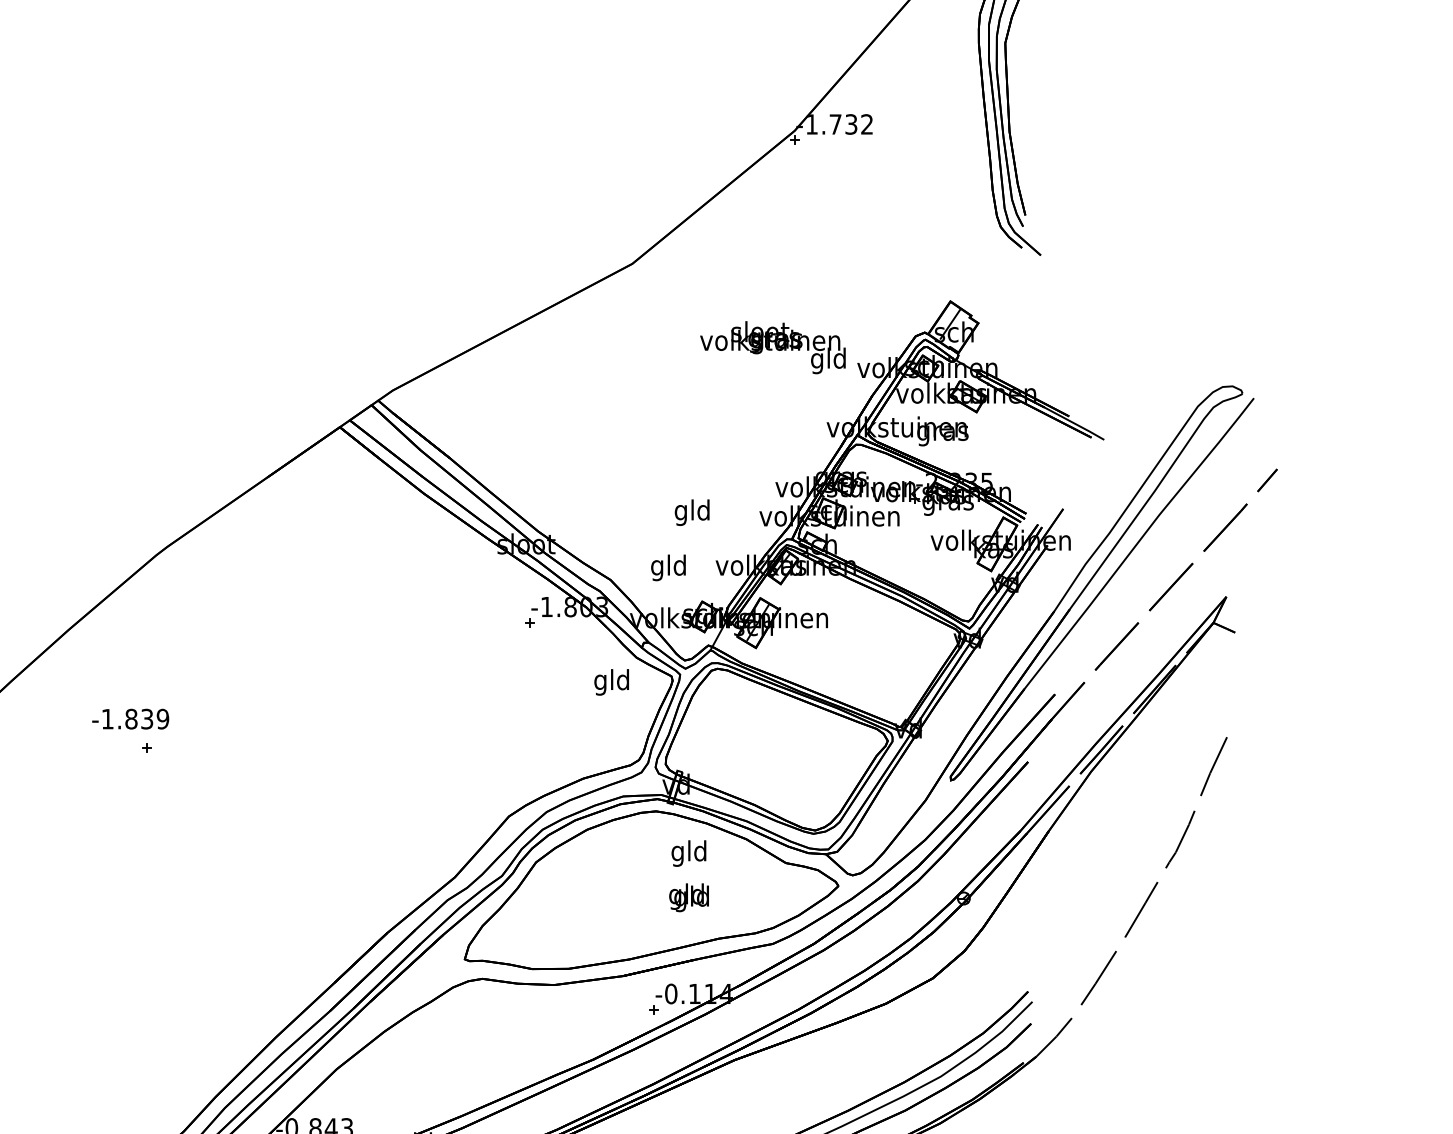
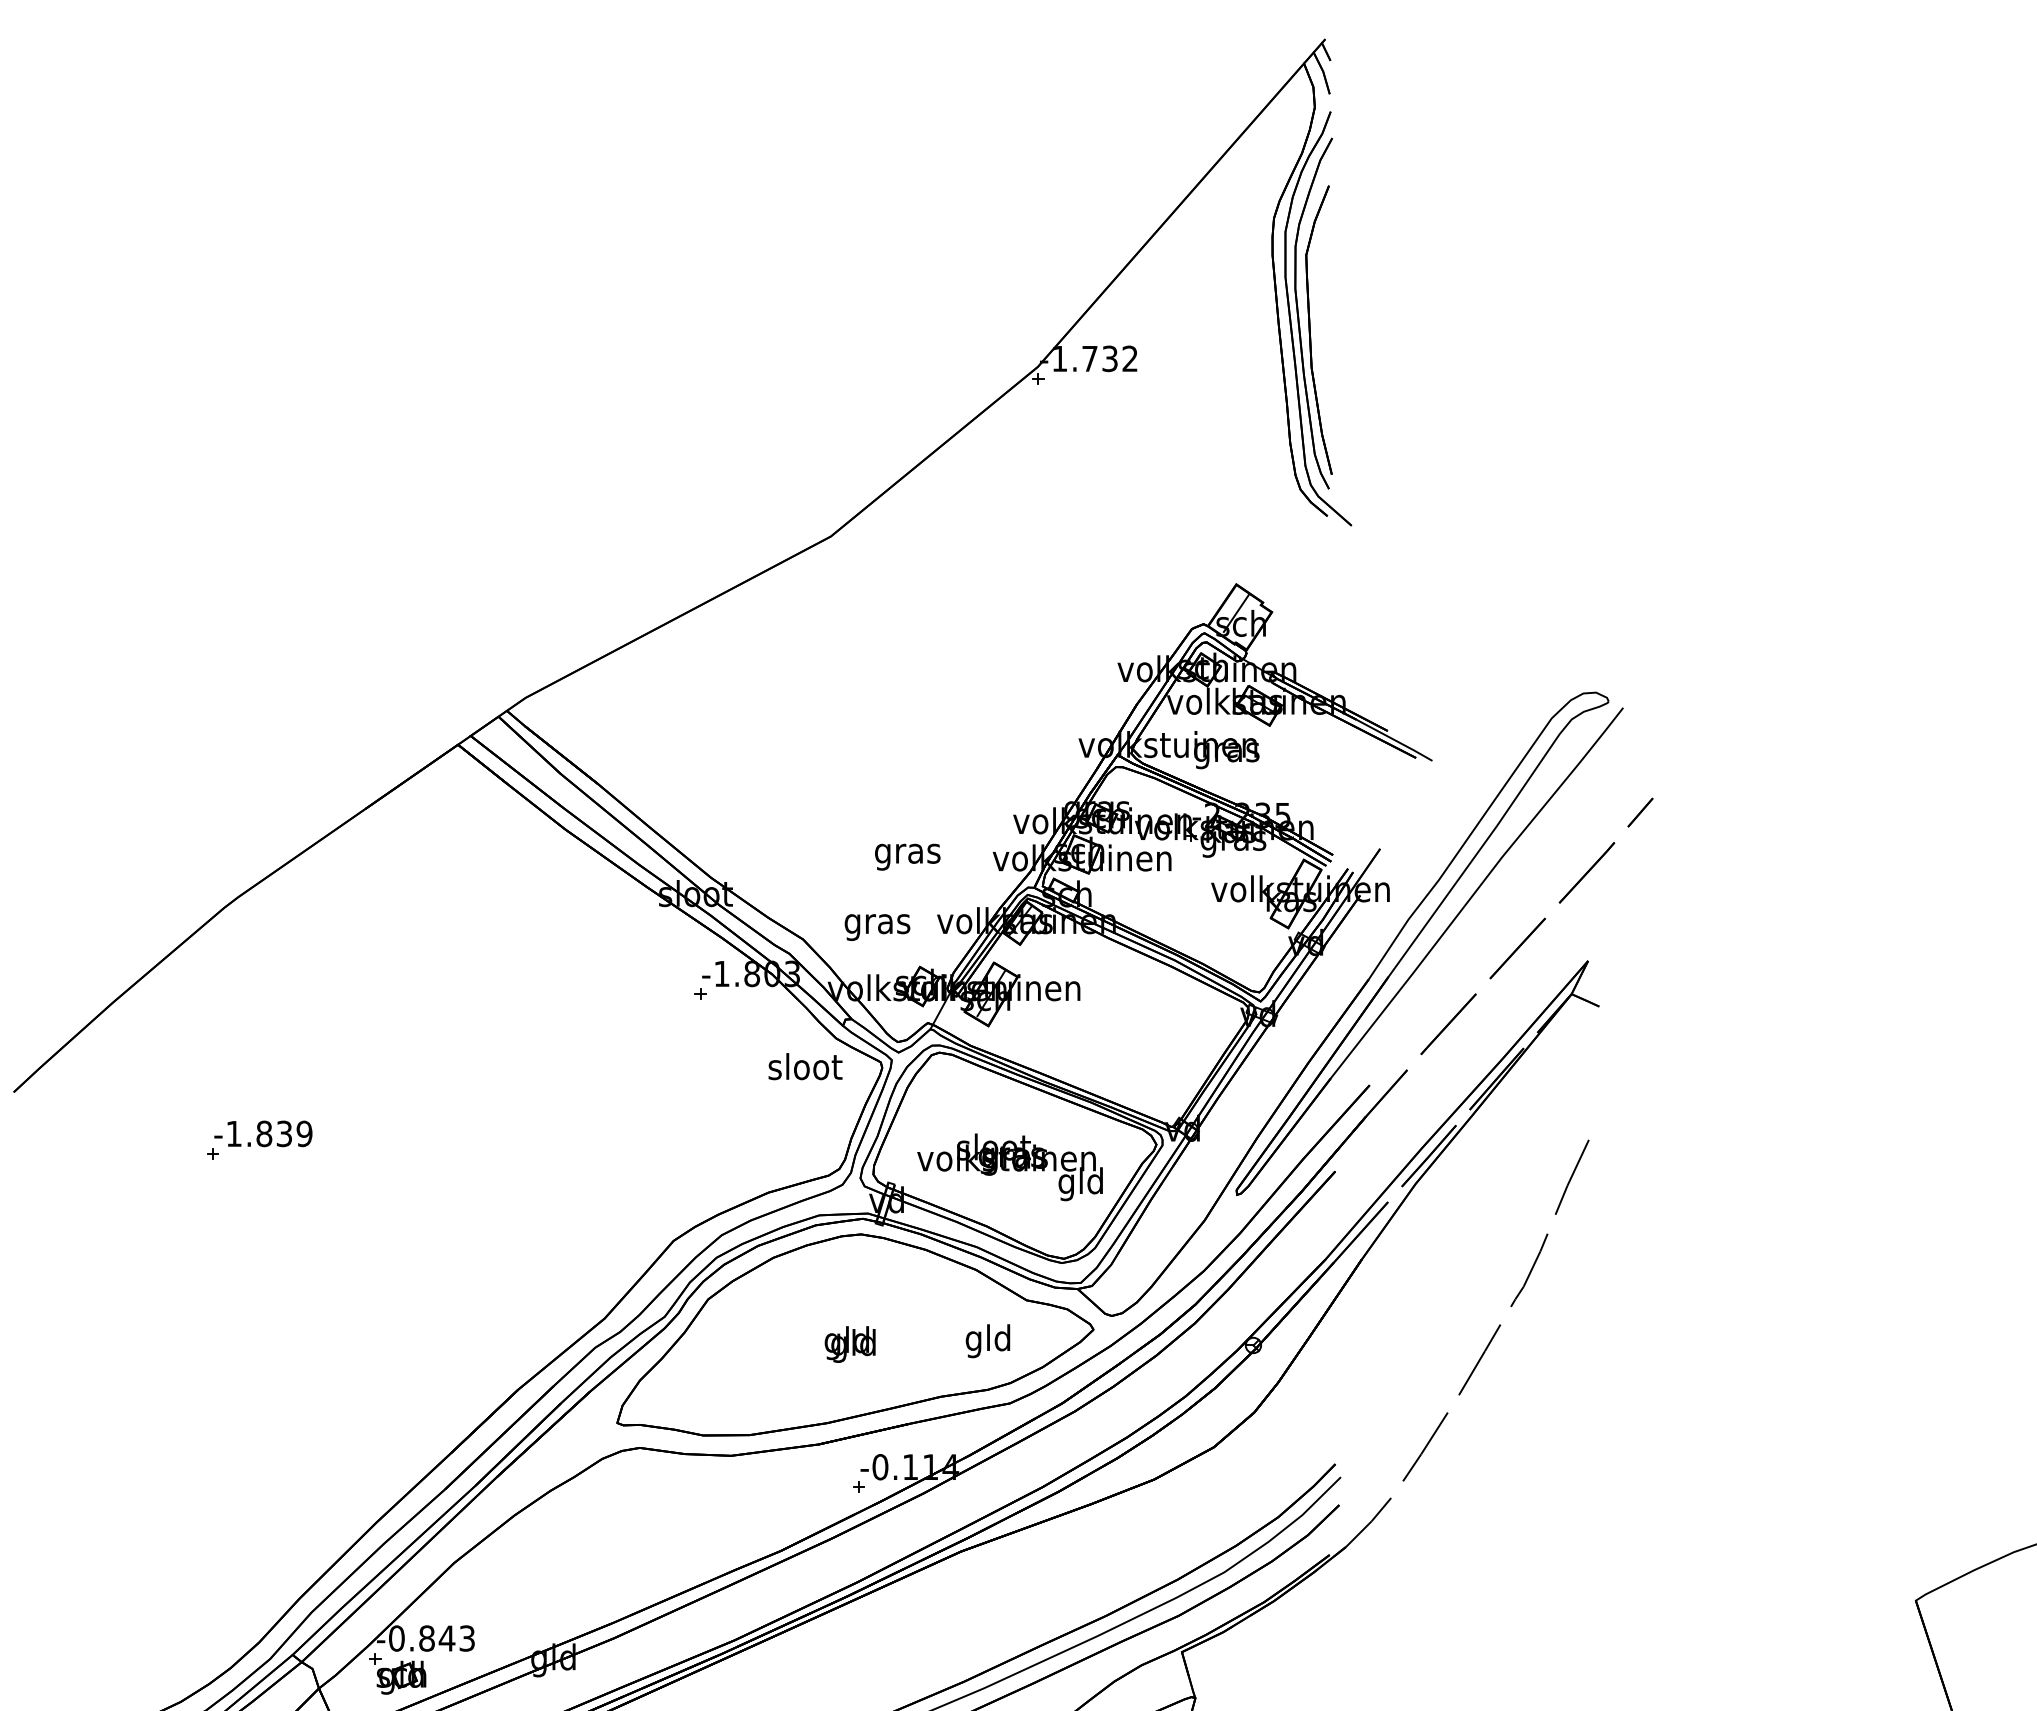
text: (772, 347) -> (1009, 1167), moved
text: (692, 512) -> (907, 853), gld -> gras
text: (668, 568) -> (877, 924), gld -> gras
text: (612, 681) -> (805, 1069), gld -> sloot
text: (130, 718) -> (263, 1133), moved
text: (688, 853) -> (987, 1341), moved
text: (688, 897) -> (849, 1344), moved

